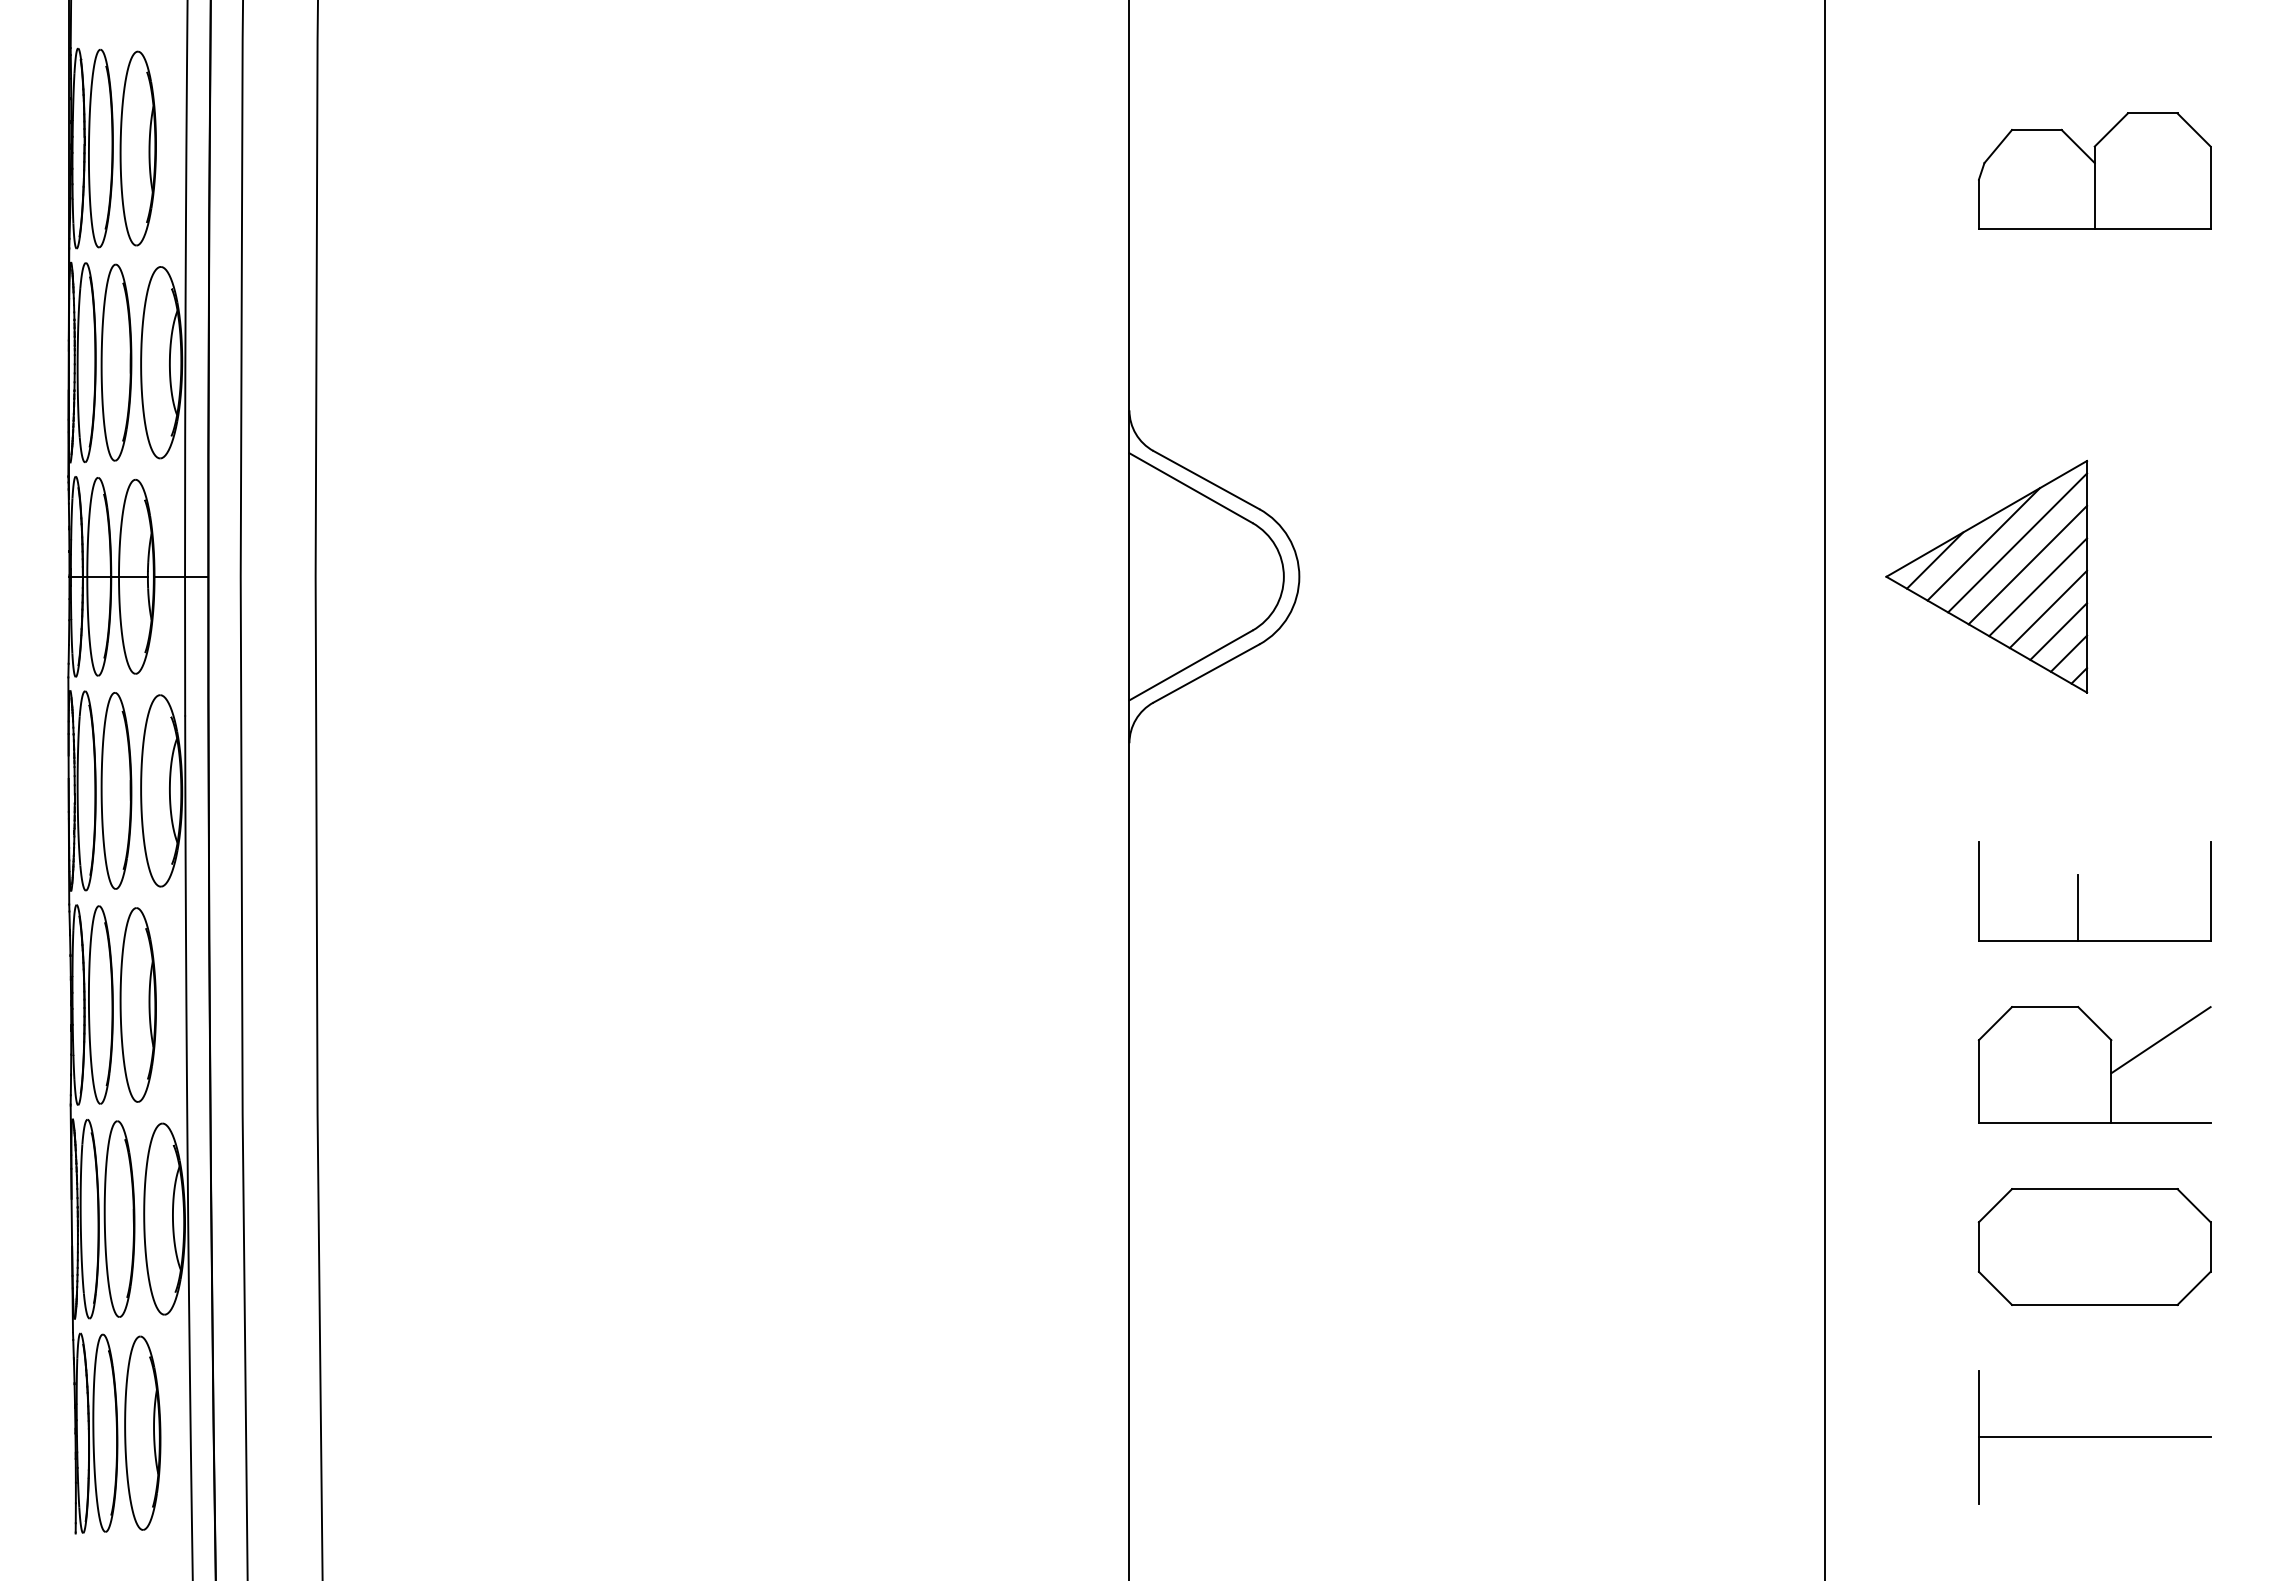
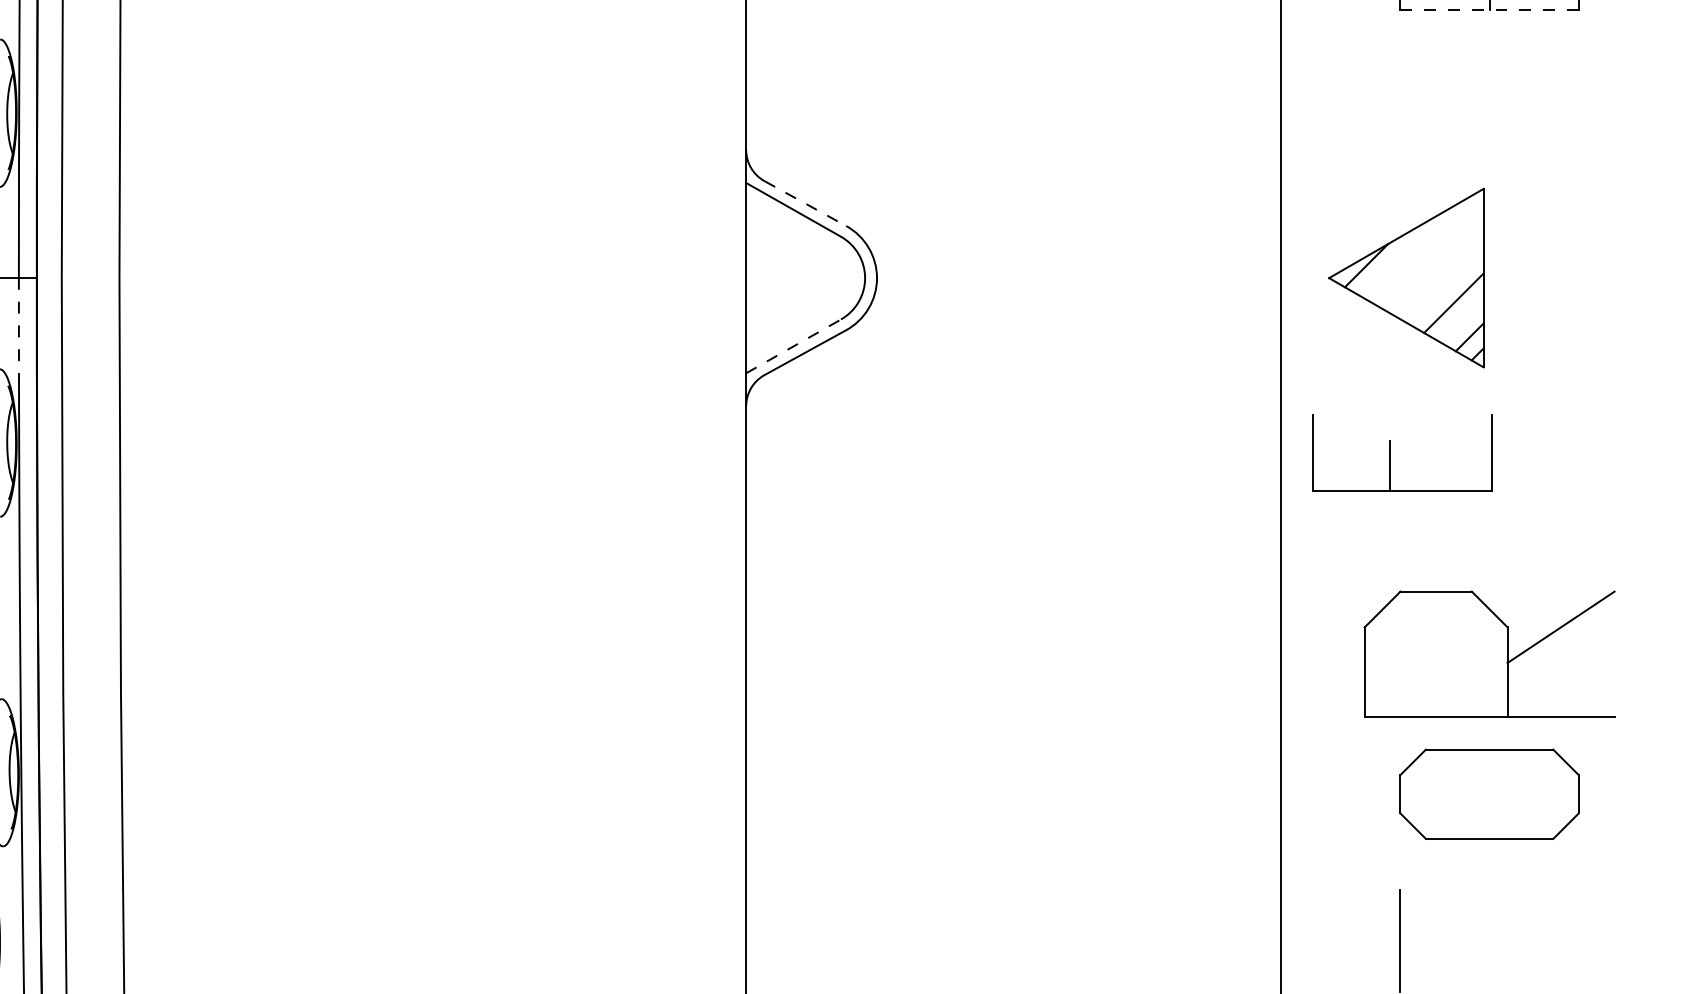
line: (2094, 229) -> (1489, 10), solid -> dashed
line: (1206, 480) -> (805, 203), solid -> dashed
line: (2017, 542) -> (1430, 251), removed
line: (1983, 544) -> (1403, 253), removed
line: (2027, 564) -> (1437, 268), removed
line: (2038, 587) -> (1446, 286), removed
line: (2058, 631) -> (1461, 320), removed
line: (185, 645) -> (19, 331), solid -> dashed
line: (1191, 665) -> (793, 346), solid -> dashed
part: (2078, 891) -> (1390, 453), moved
part: (2094, 1064) -> (1489, 653), size x1.4
line: (2094, 1437) -> (1489, 940), removed

